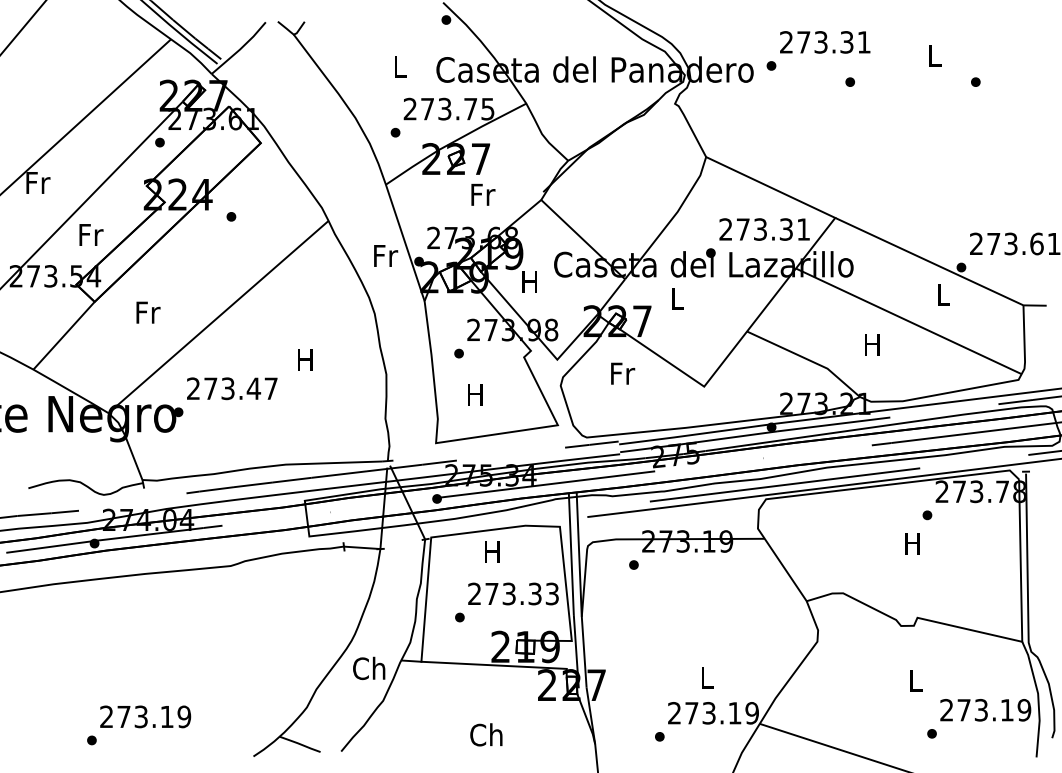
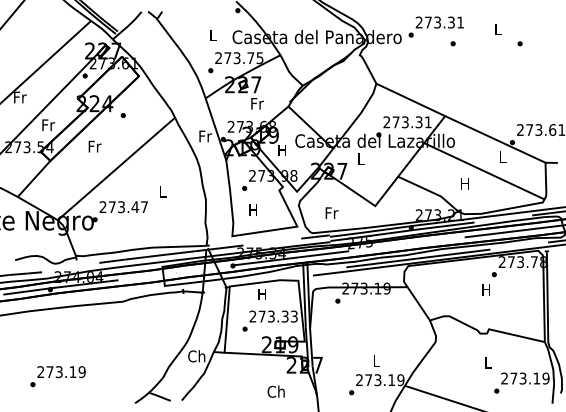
text: (147, 312) -> (94, 146), moved
text: (304, 359) -> (162, 191), H -> L
text: (621, 372) -> (331, 212), moved
text: (137, 725) -> (57, 376), moved
text: (485, 734) -> (275, 391), moved

